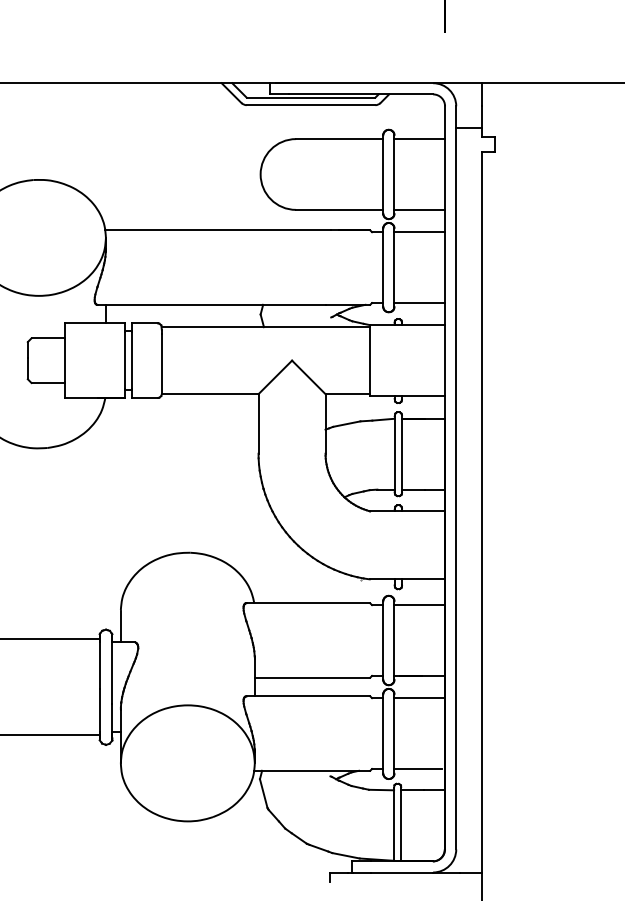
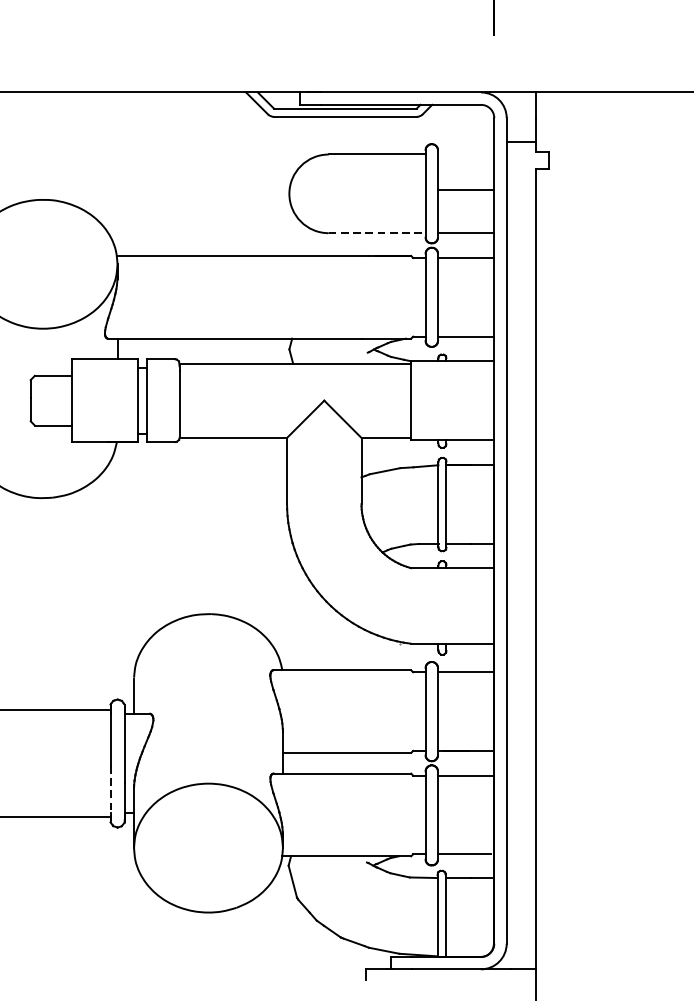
line: (419, 139) -> (465, 190), moved
line: (339, 209) -> (376, 232), solid -> dashed
line: (99, 714) -> (110, 793), solid -> dashed

